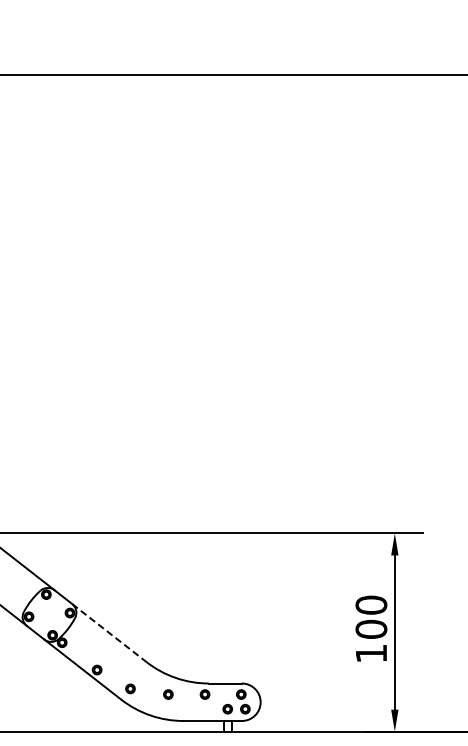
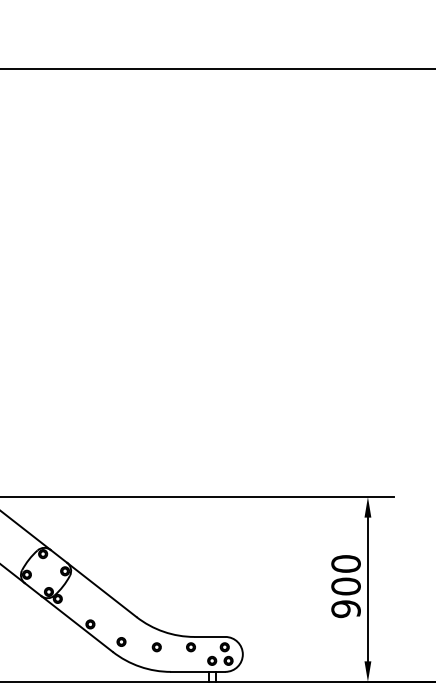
line: (109, 633) -> (101, 590), dashed -> solid
text: (371, 653) -> (346, 608), 100 -> 900

